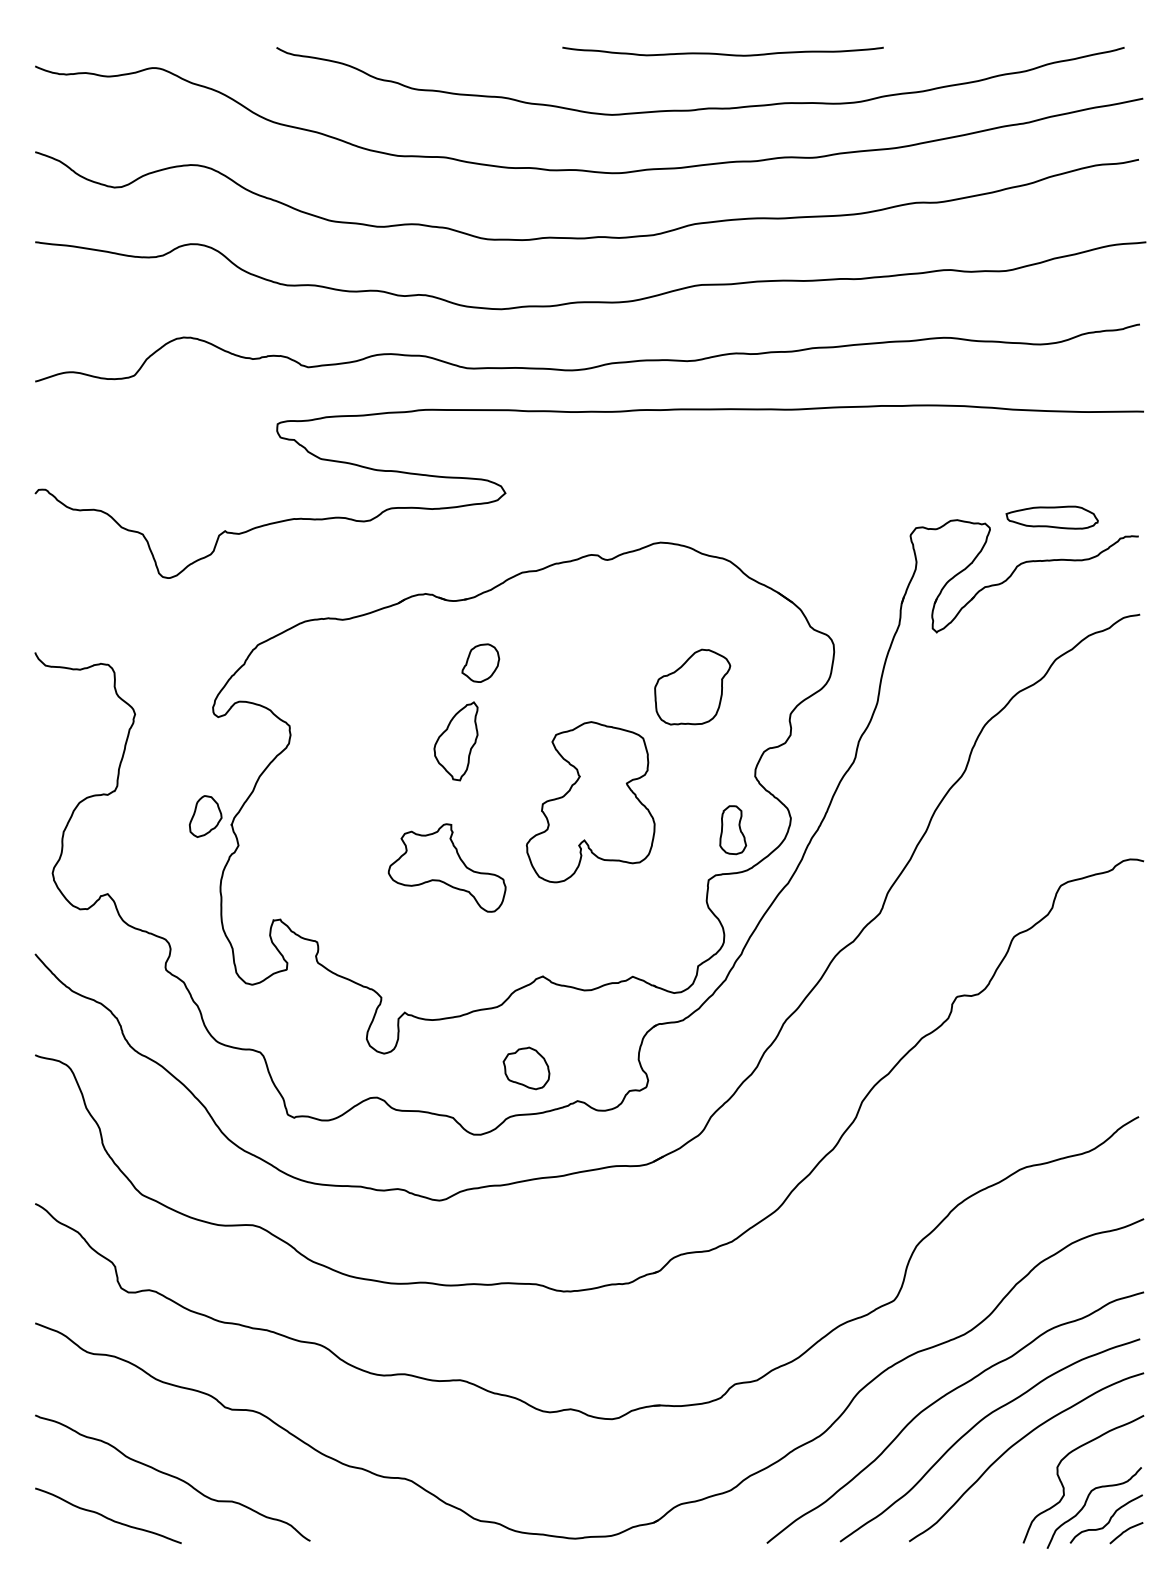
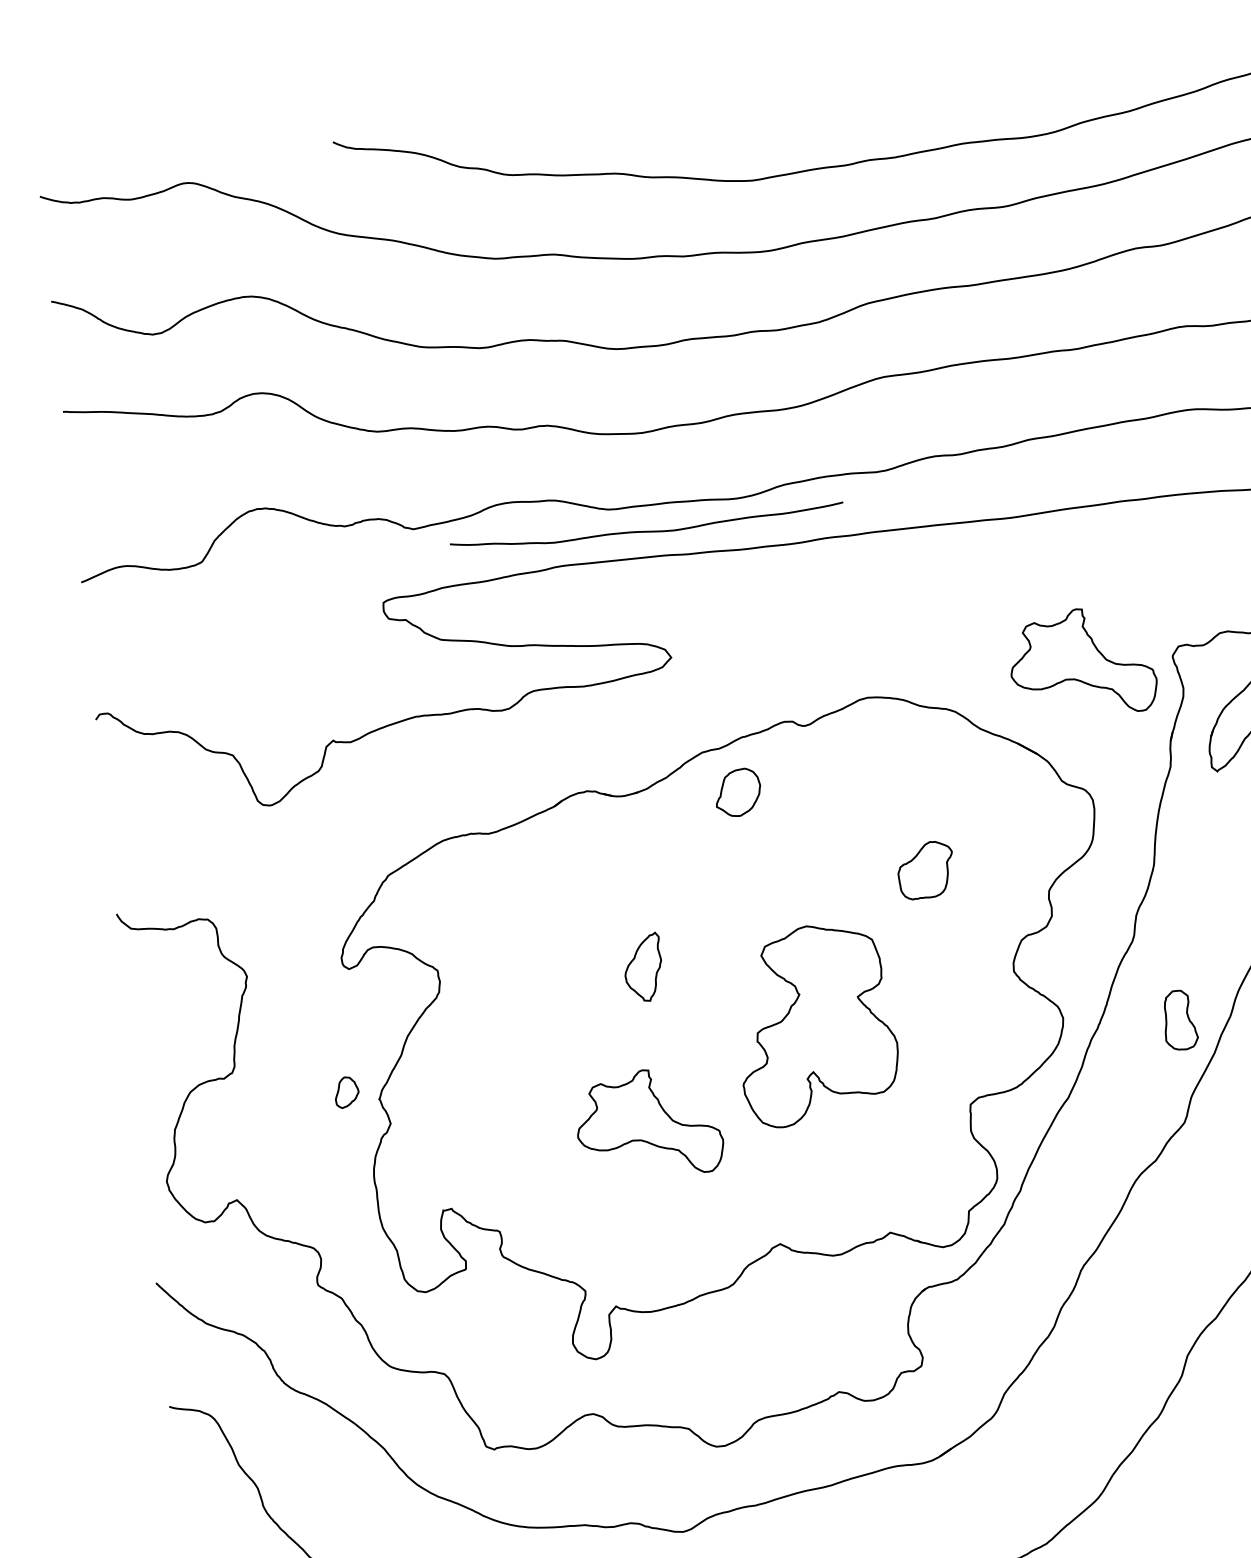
curve: (722, 53) -> (646, 530), moved
part: (836, 532) -> (1081, 662), added
part: (480, 662) -> (737, 791), moved
part: (692, 686) -> (925, 869), size x0.6
part: (455, 741) -> (642, 967), size x0.7
part: (205, 816) -> (346, 1092), size x0.6
part: (733, 830) -> (1180, 1020), moved
part: (526, 1068) -> (772, 1358), removed

